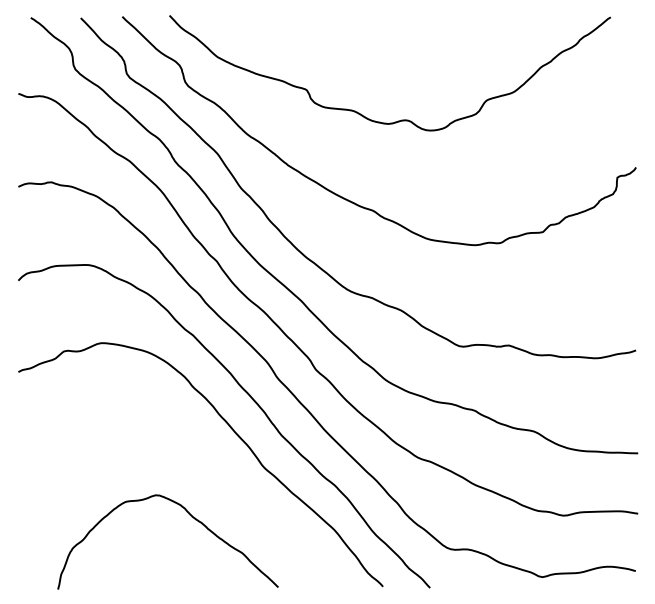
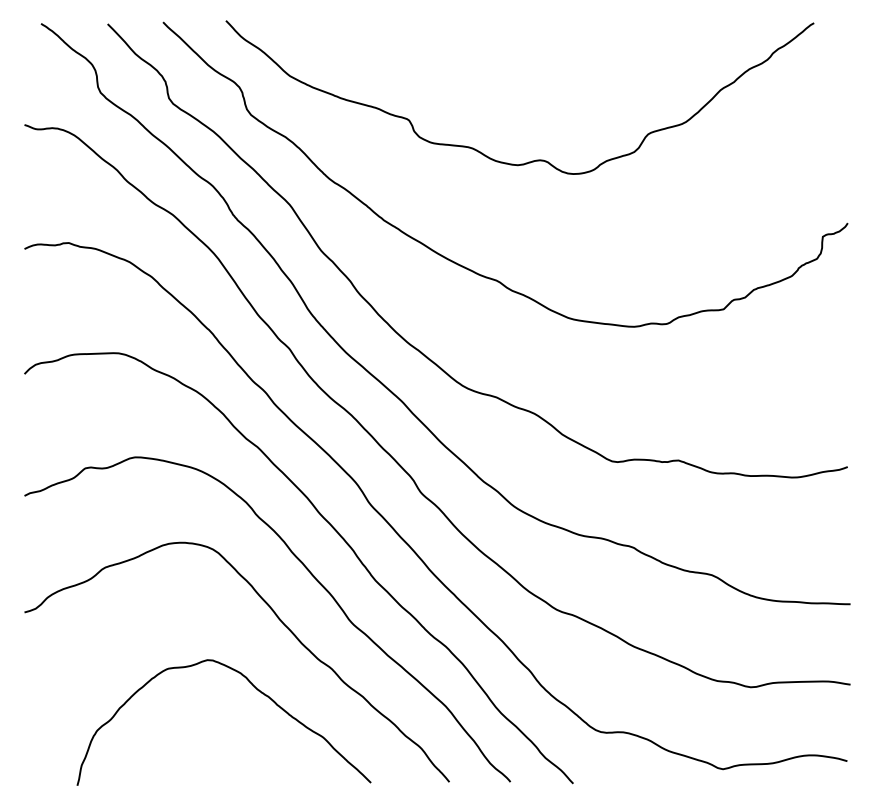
curve: (212, 469) -> (283, 625), added

